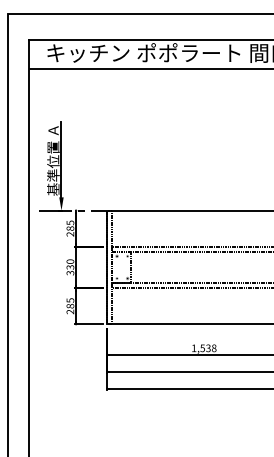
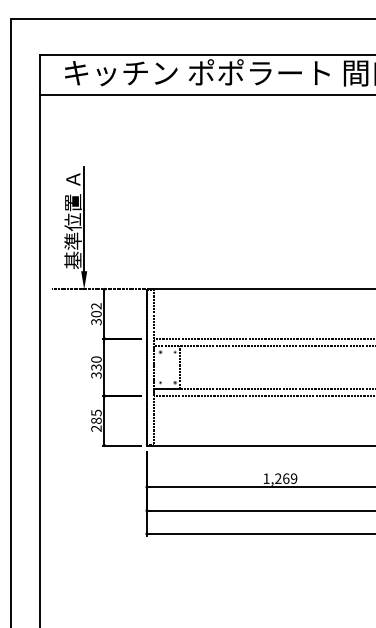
text: (70, 228) -> (96, 314), 285 -> 302
text: (208, 348) -> (286, 478), 1,538 -> 1,269

